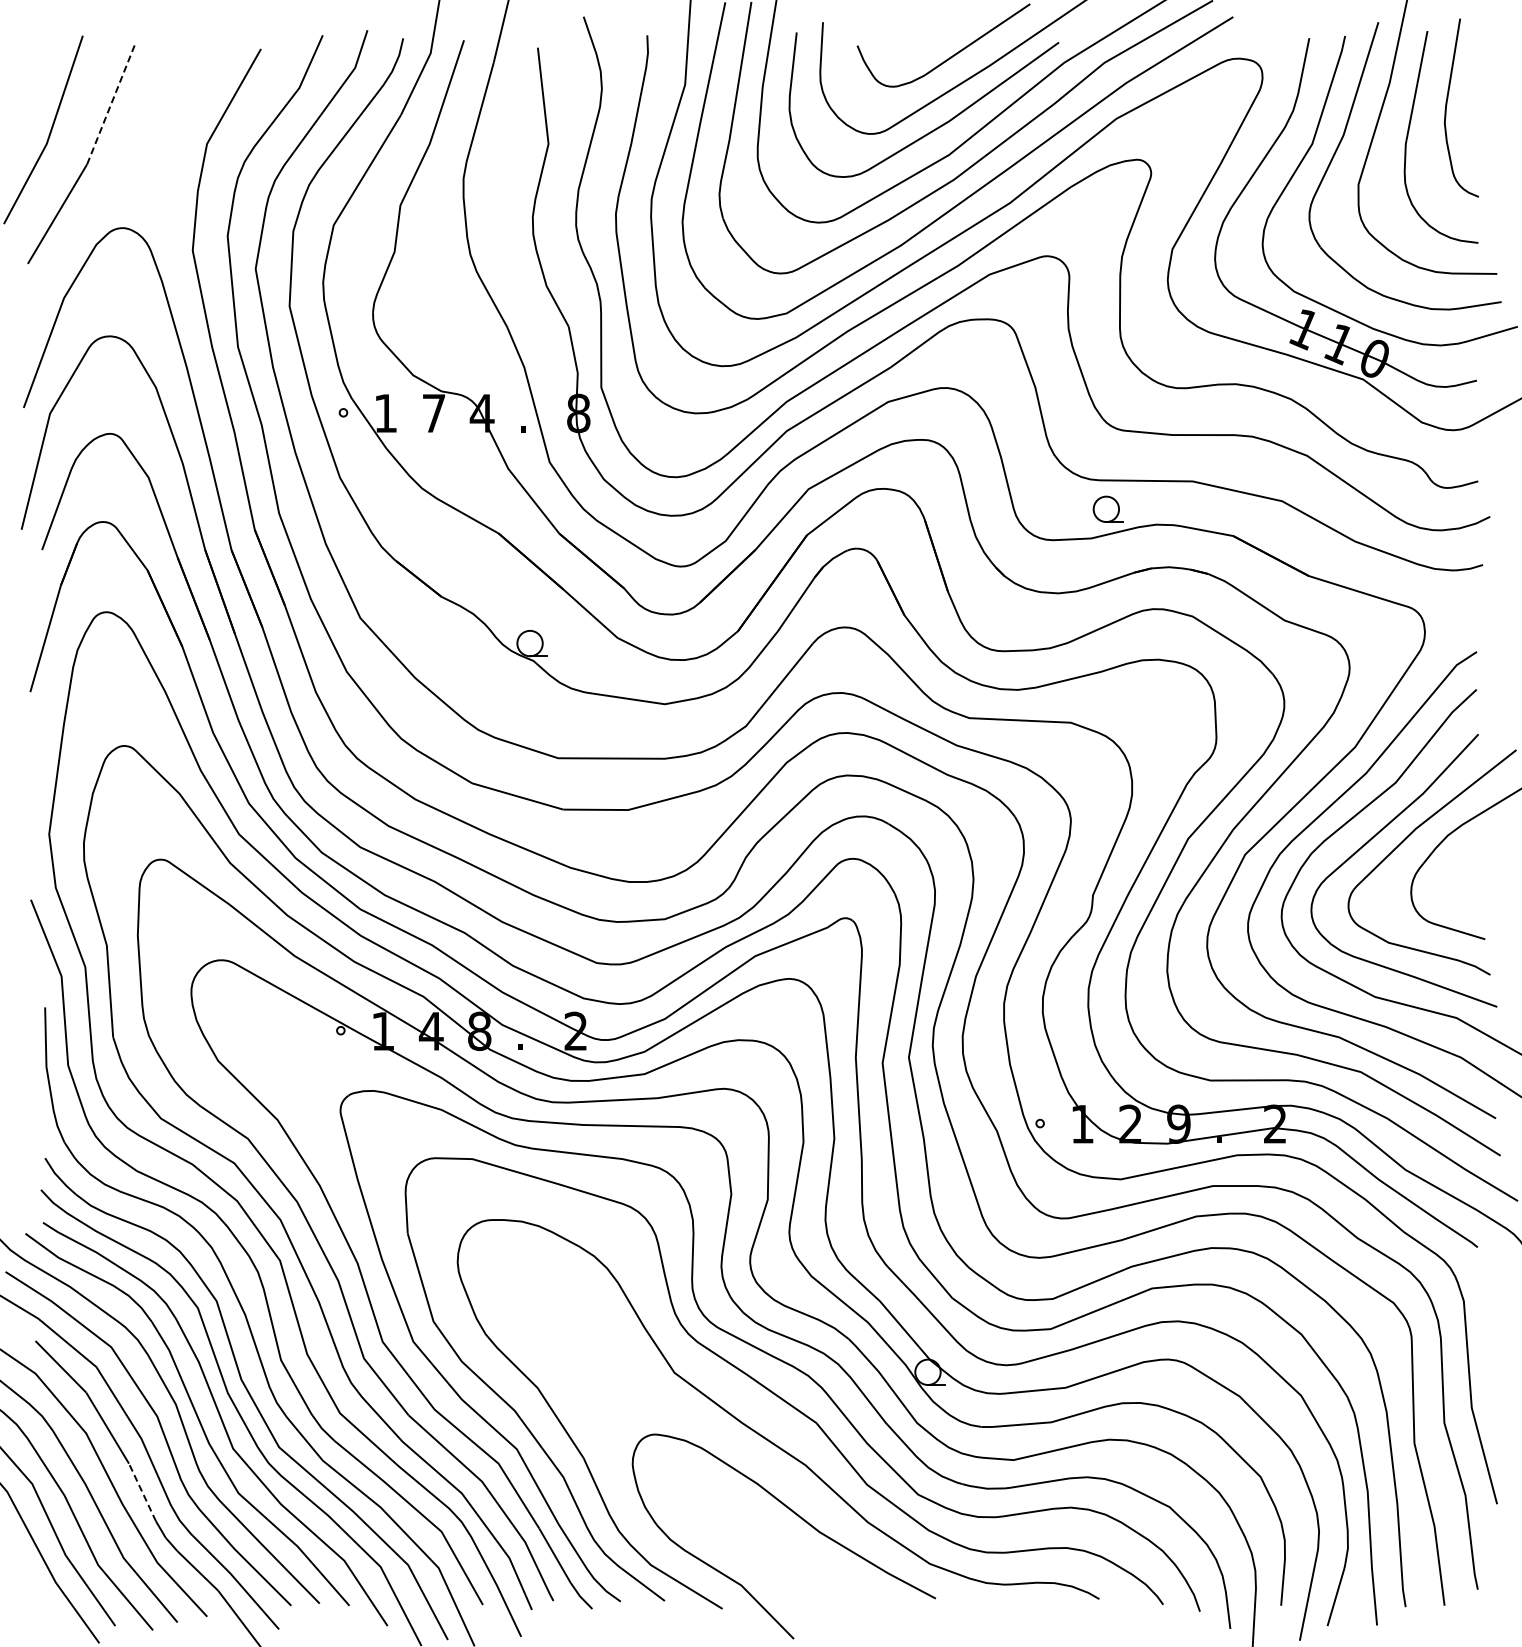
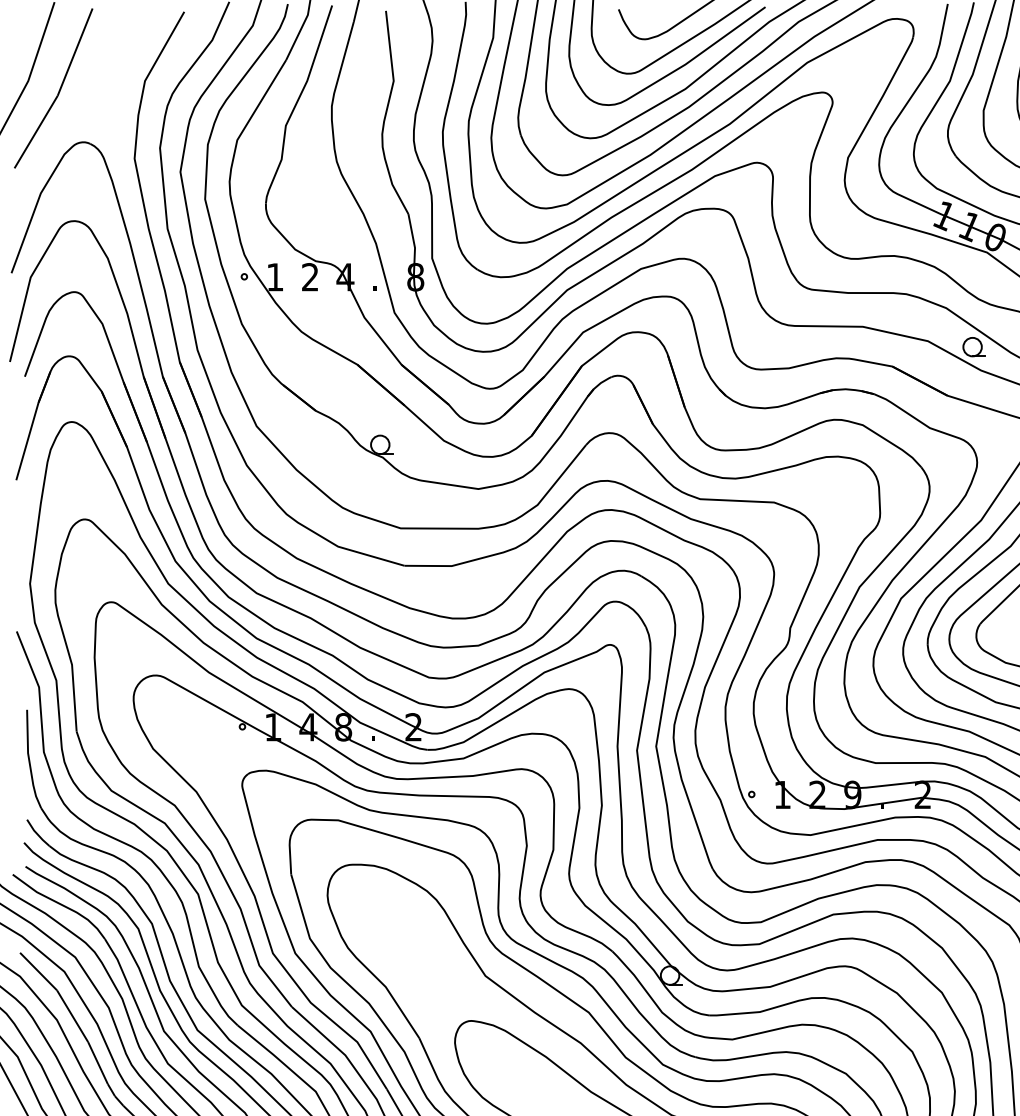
line: (111, 104) -> (75, 52), dashed -> solid
text: (433, 412) -> (309, 276), 7 -> 2
part: (1107, 508) -> (973, 346), moved
line: (142, 1492) -> (98, 1063), dashed -> solid

